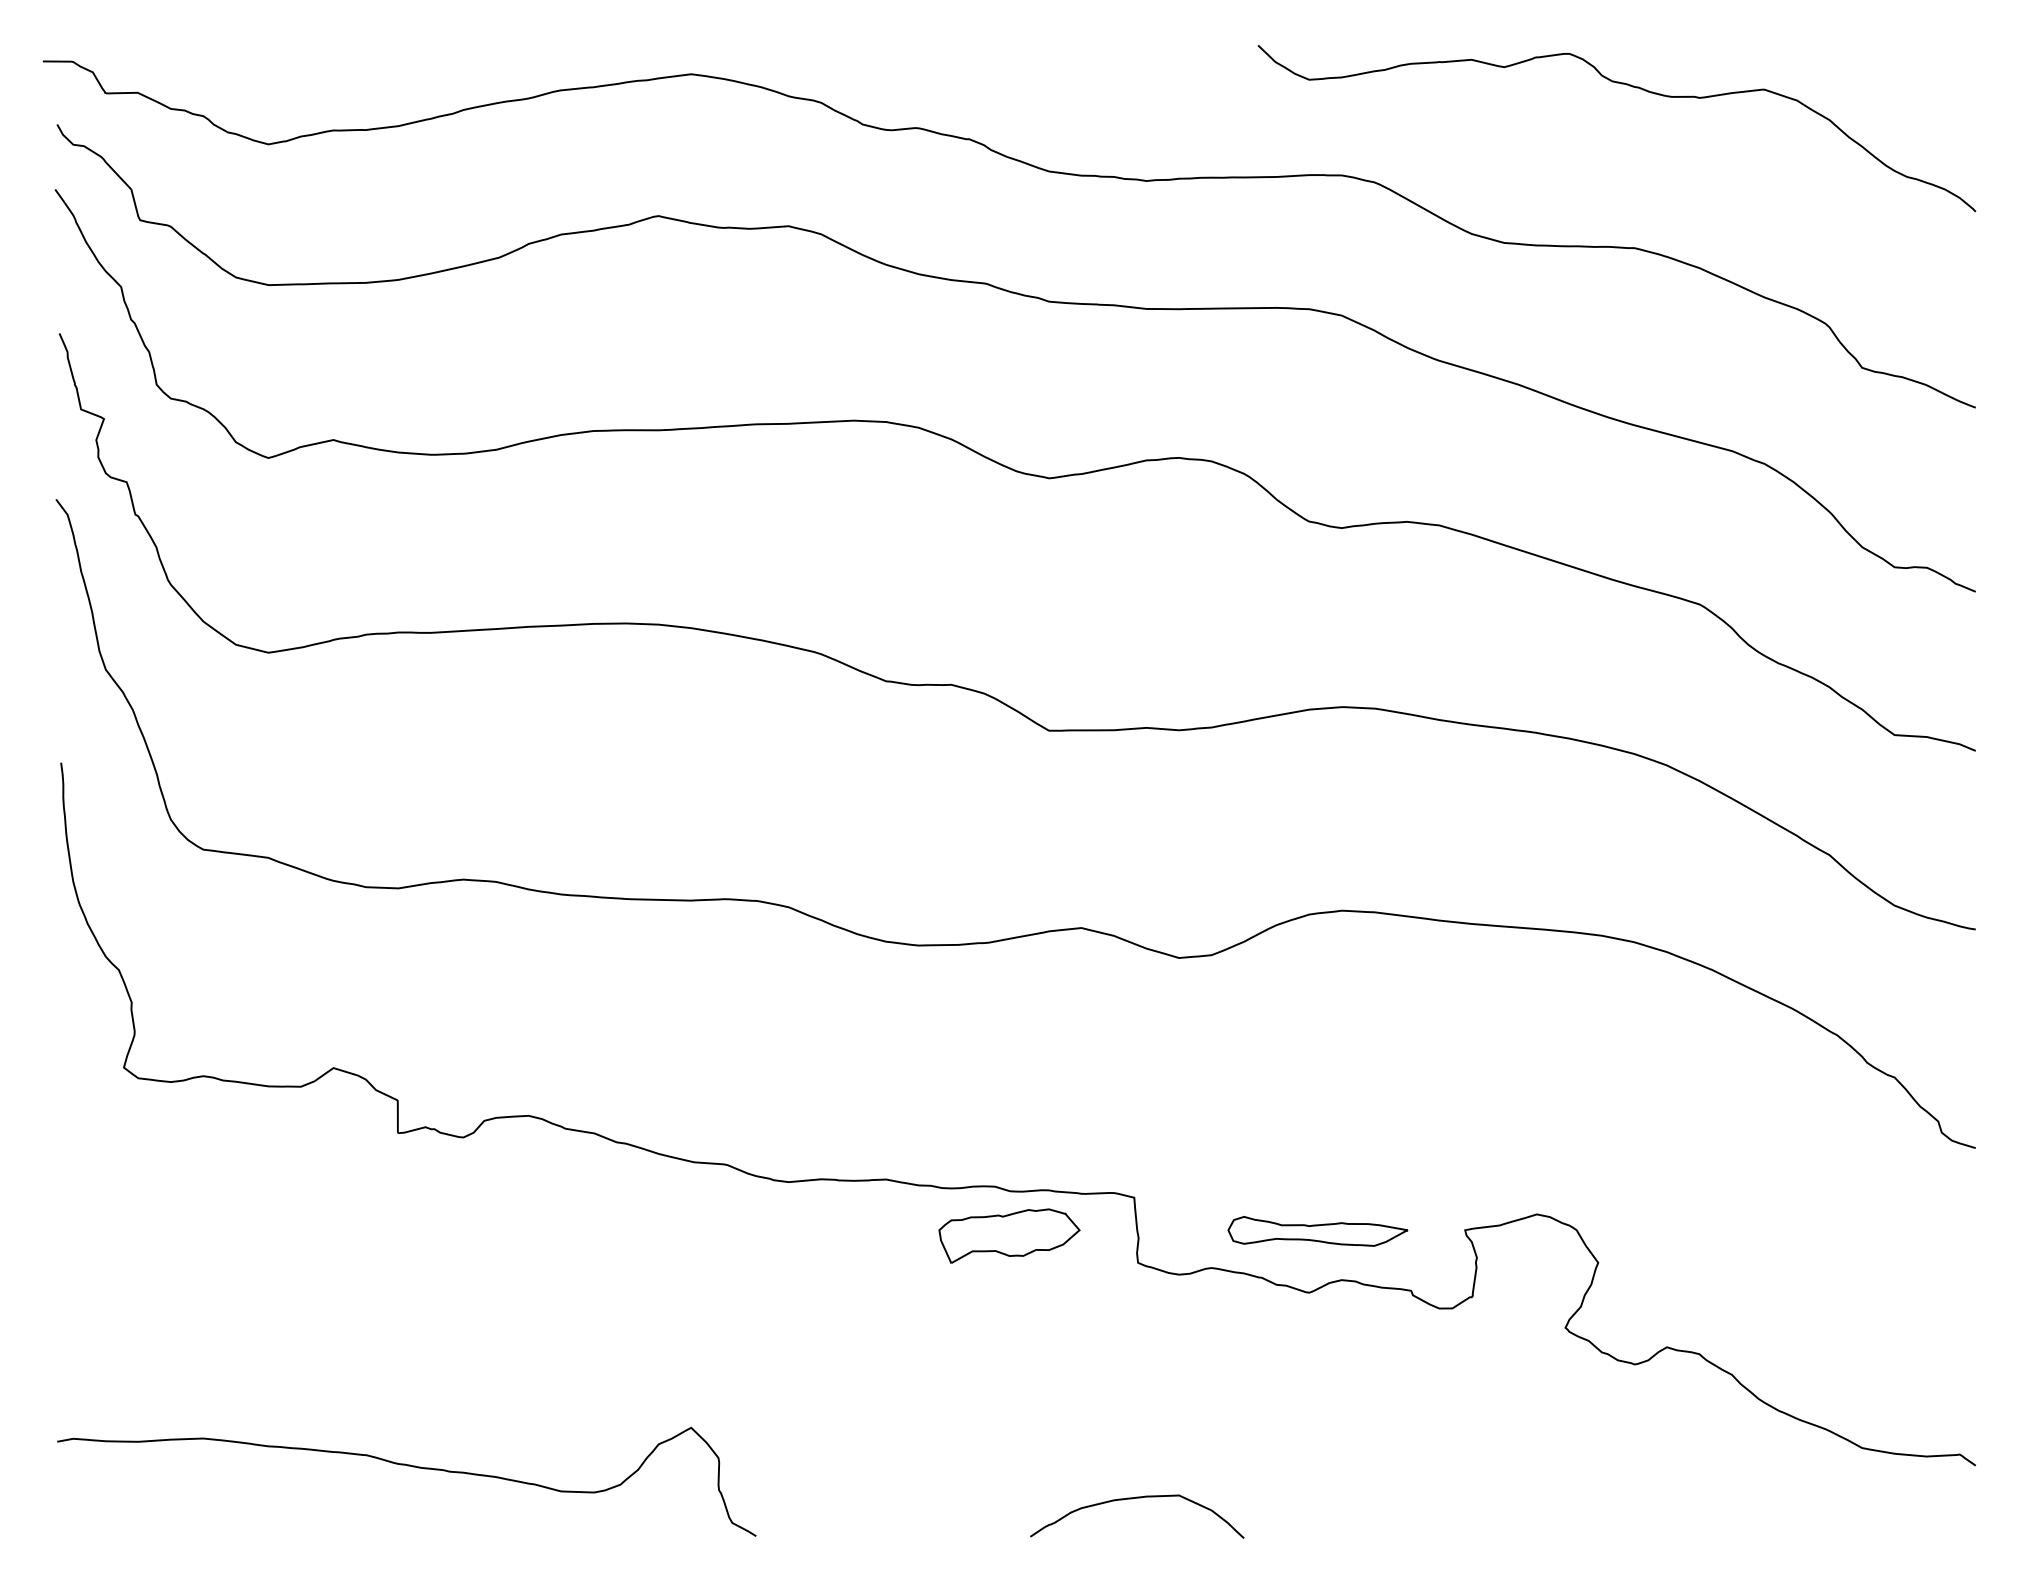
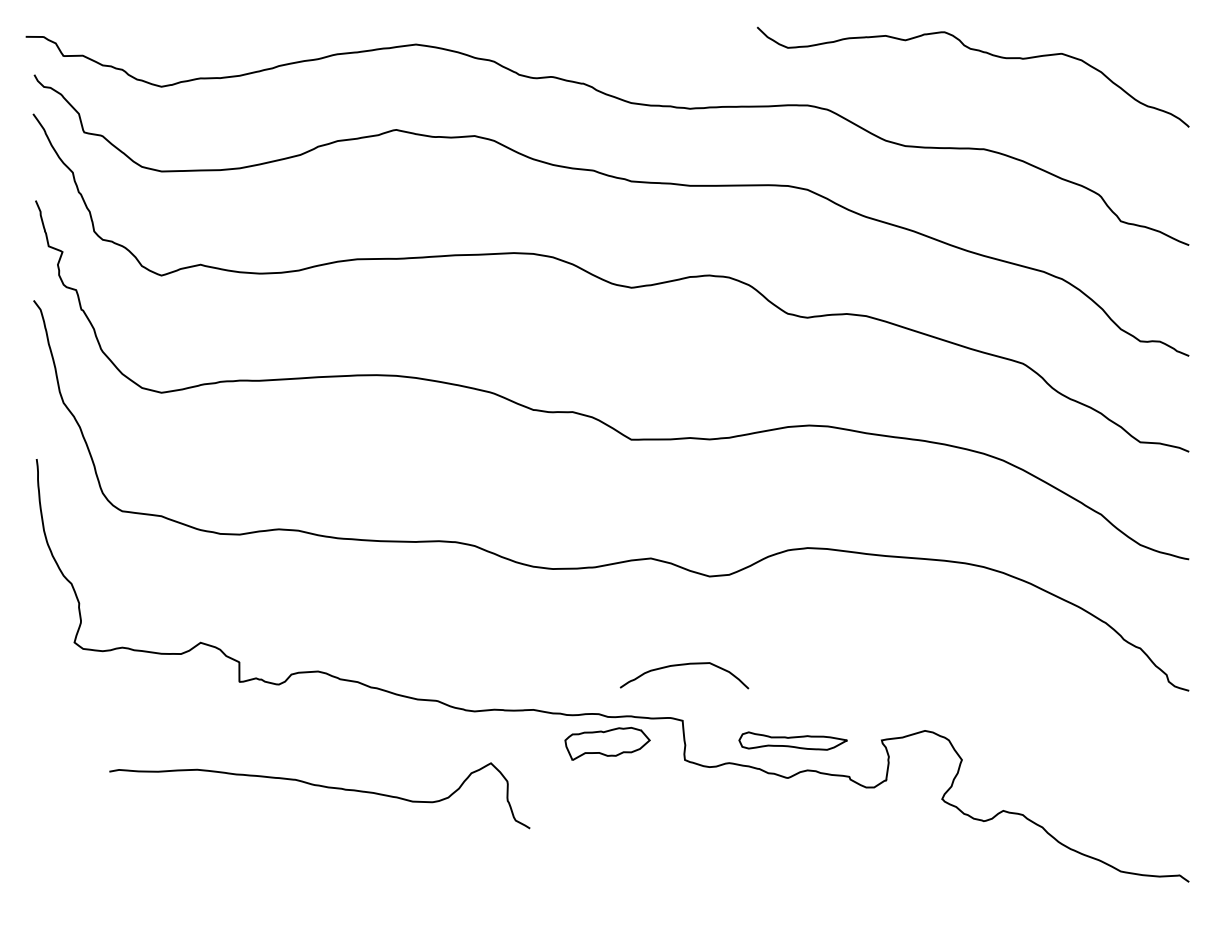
curve: (411, 1467) -> (322, 787), moved
curve: (1137, 1499) -> (684, 665), moved

